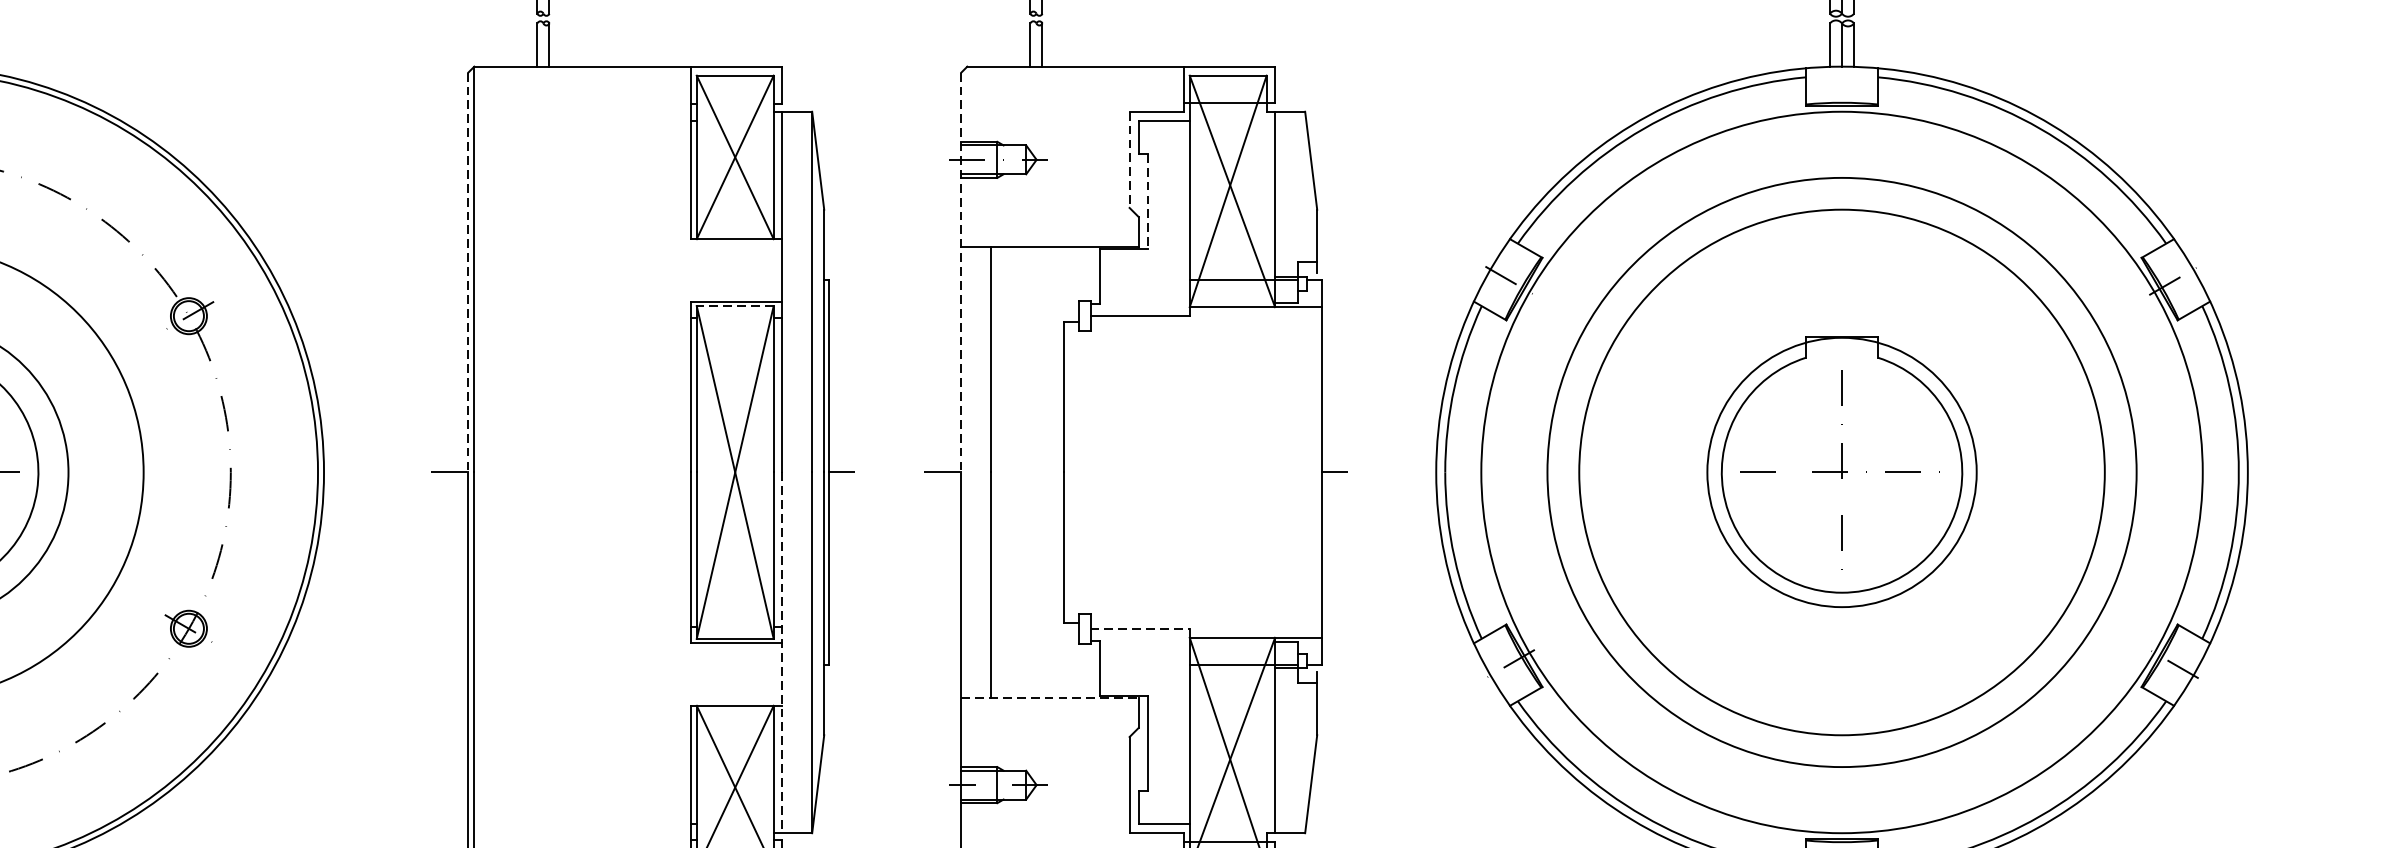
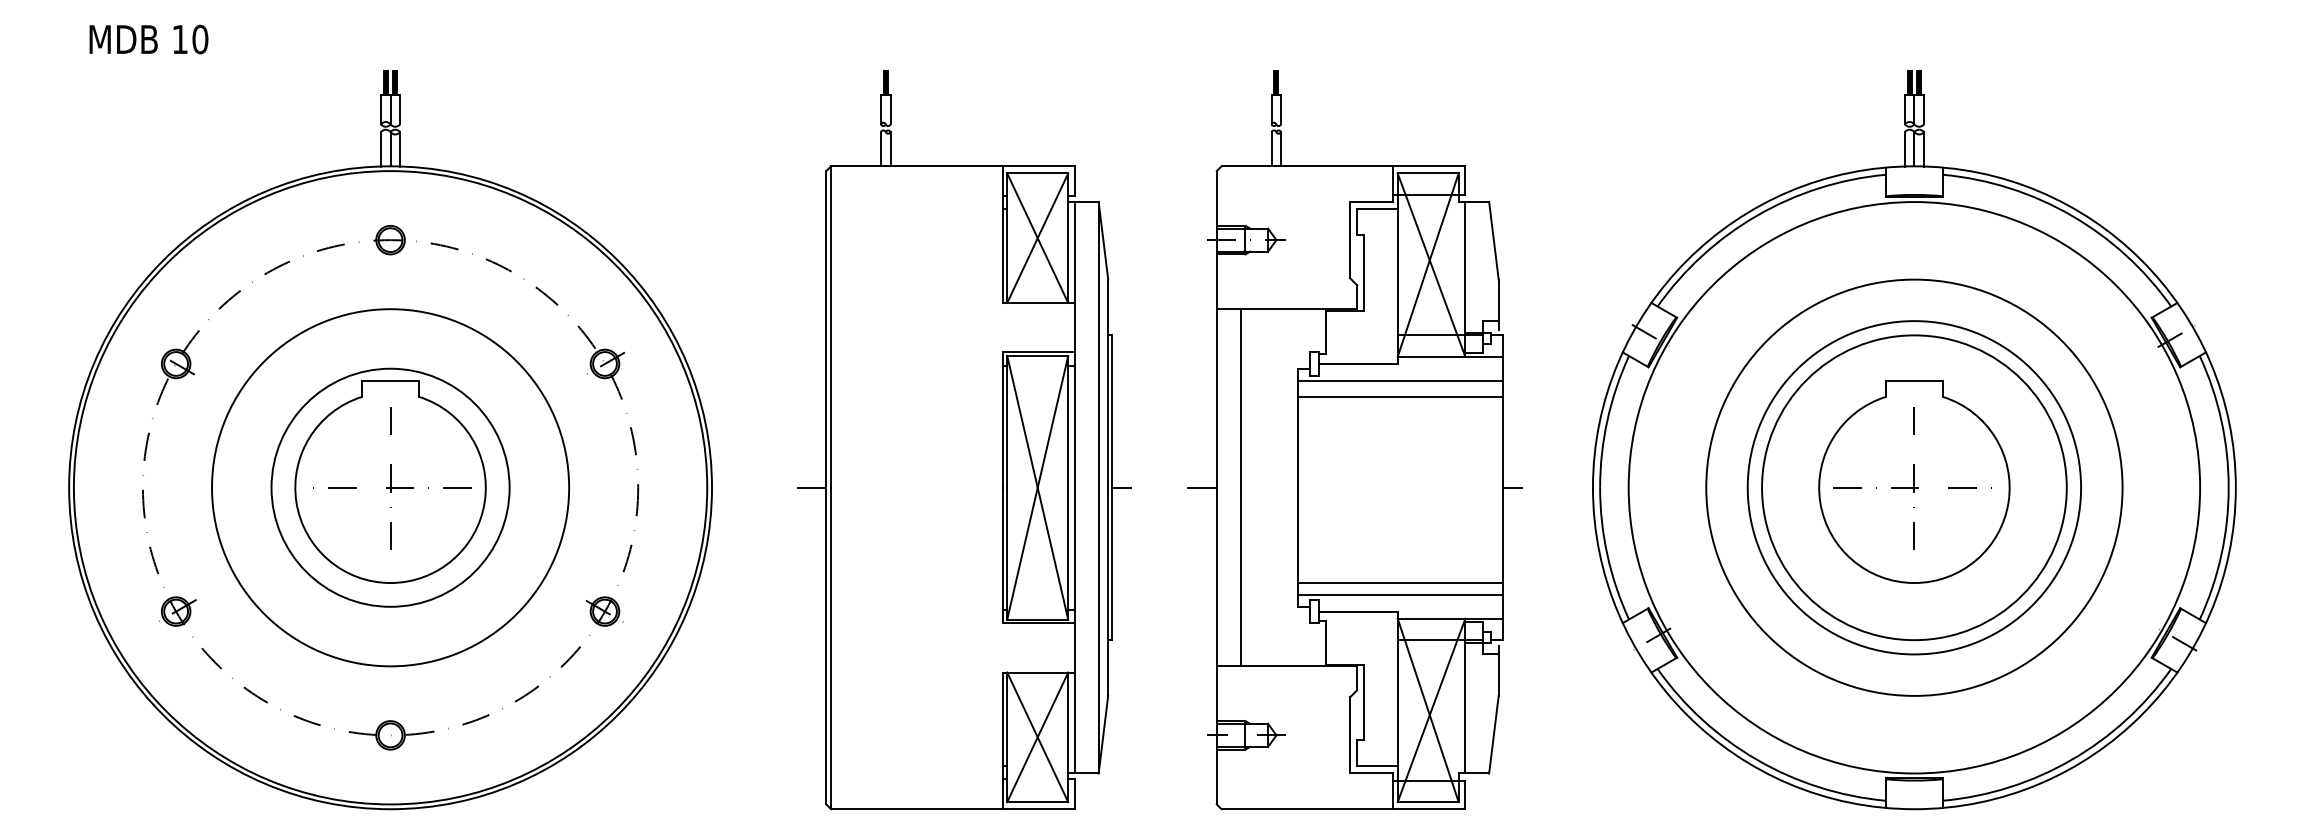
line: (1130, 160) -> (1350, 240), dashed -> solid
line: (1147, 201) -> (1364, 273), dashed -> solid
line: (468, 272) -> (826, 329), dashed -> solid
line: (960, 272) -> (1216, 329), dashed -> solid
line: (734, 306) -> (1037, 356), dashed -> solid
line: (1191, 337) -> (1399, 380), added
line: (1191, 357) -> (1399, 396), added
circle: (1842, 472) -> (1914, 487), size x0.71
circle: (1842, 472) -> (1914, 487), size x1.43
line: (1191, 593) -> (1399, 583), added
line: (1191, 607) -> (1399, 594), added
line: (1140, 628) -> (1358, 611), dashed -> solid
line: (781, 652) -> (1074, 630), dashed -> solid
line: (1050, 698) -> (1287, 666), dashed -> solid

